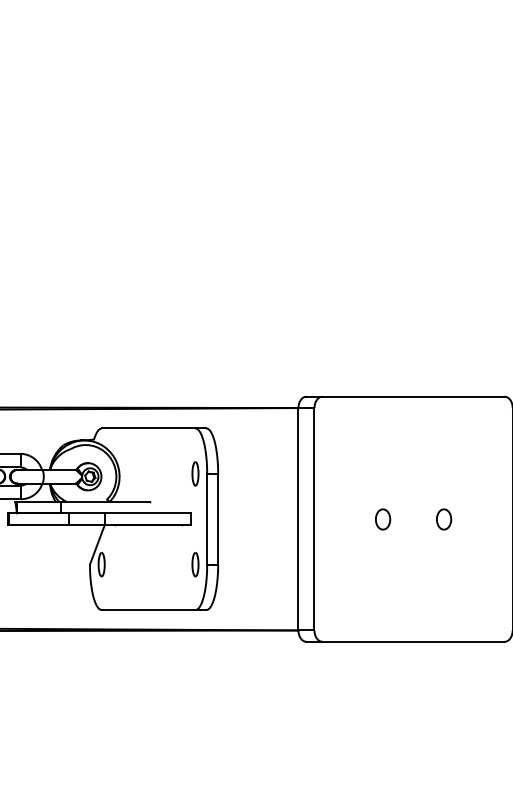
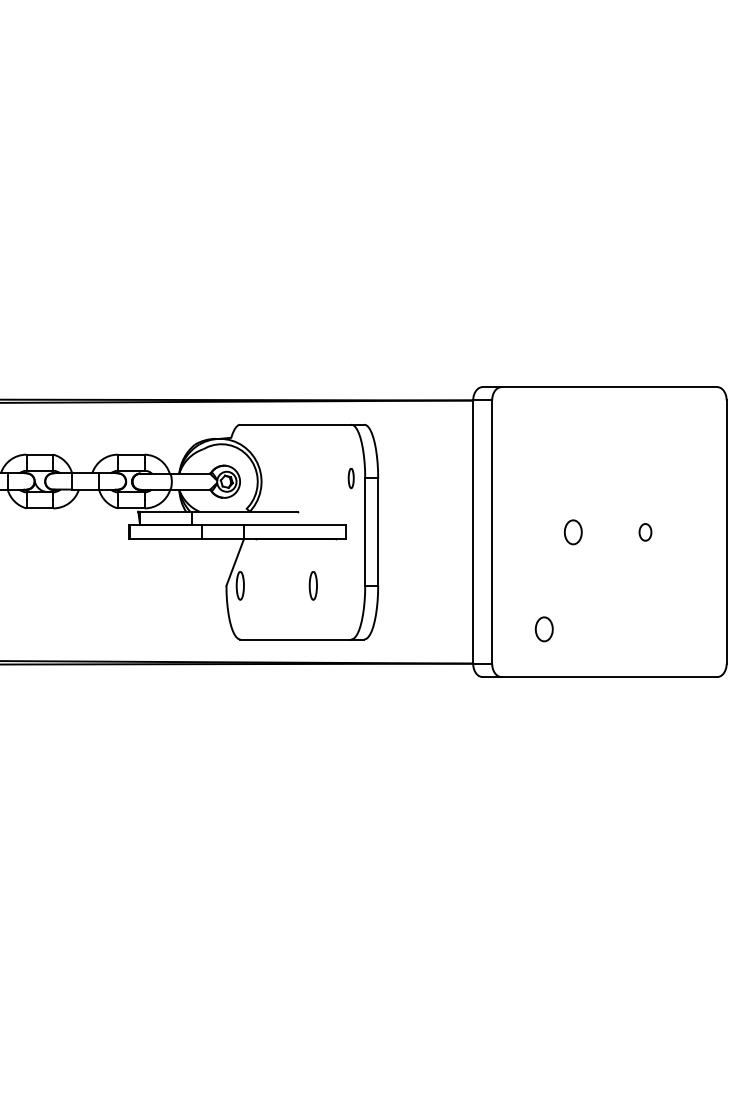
part: (194, 473) -> (350, 478), size x0.7
part: (444, 519) -> (645, 532), size x0.7
part: (194, 564) -> (312, 585), moved
part: (357, 601) -> (543, 629), added

